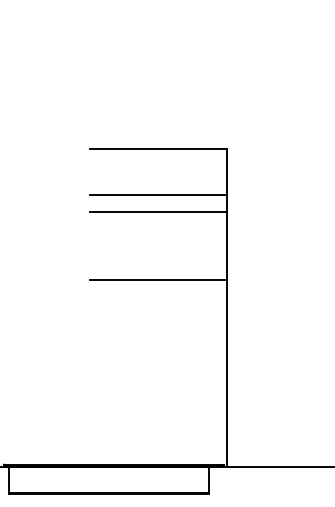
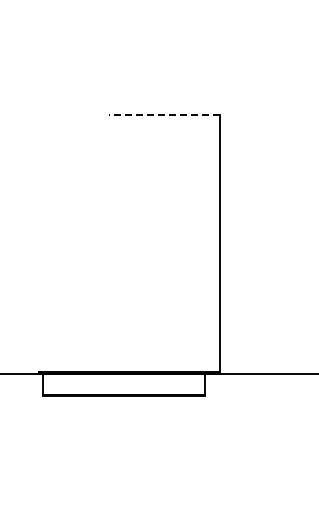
line: (158, 149) -> (164, 115), solid -> dashed
line: (158, 194) -> (164, 152), removed
line: (158, 211) -> (164, 166), removed
line: (158, 280) -> (164, 222), removed

